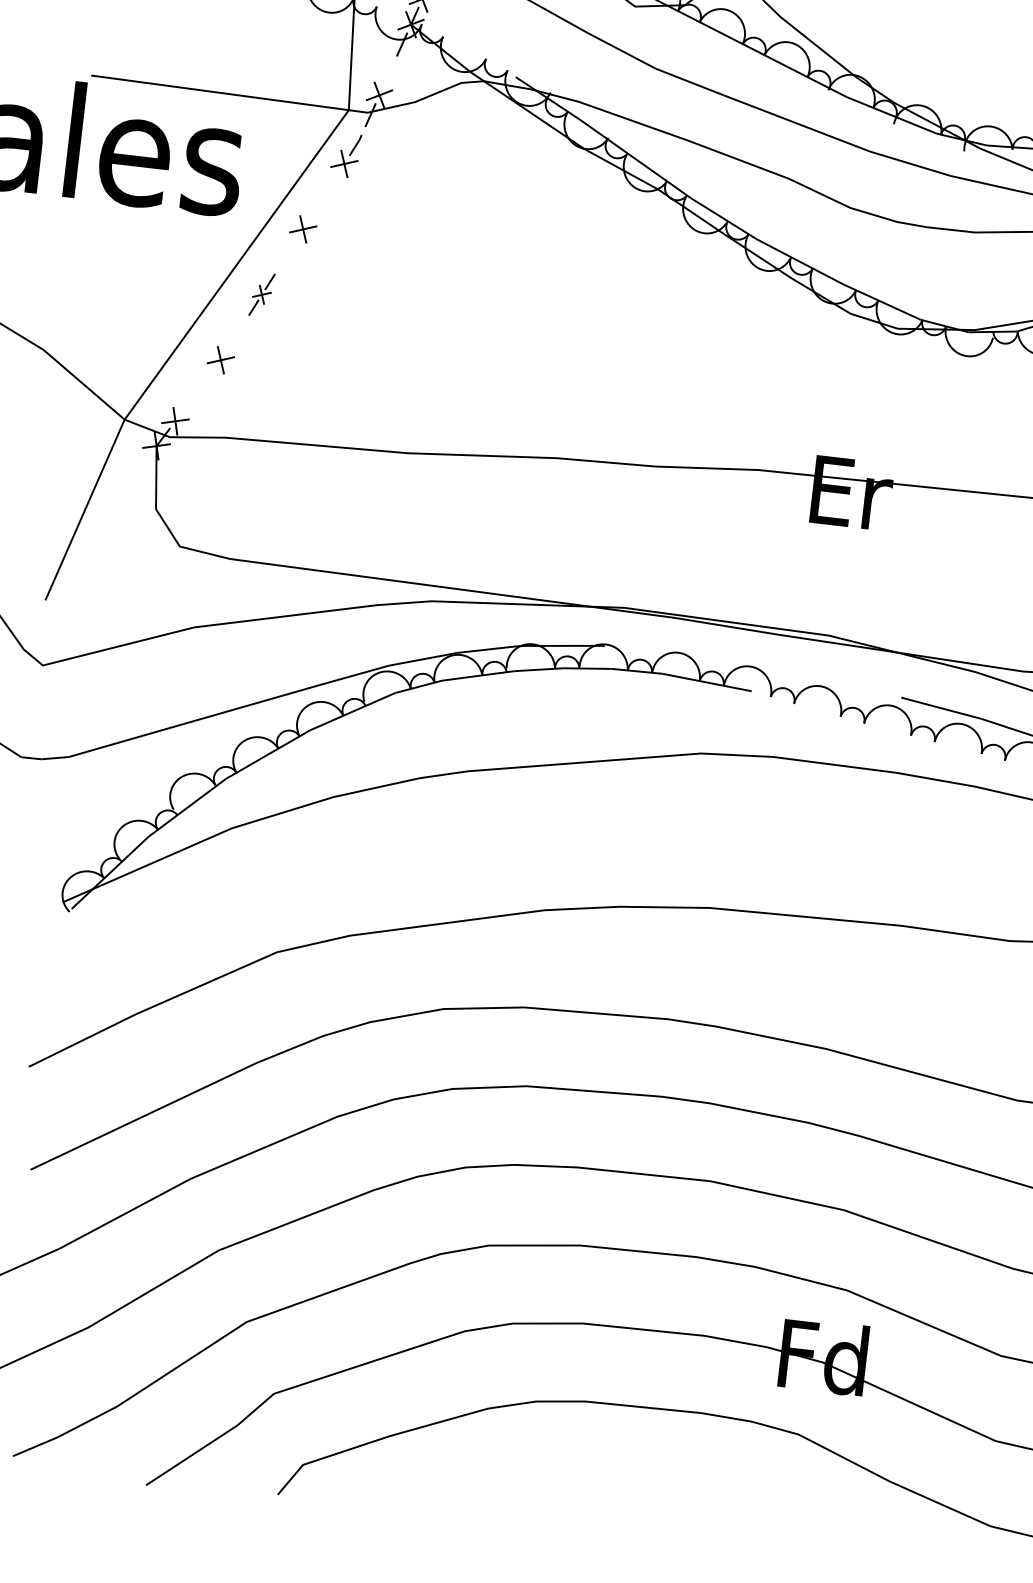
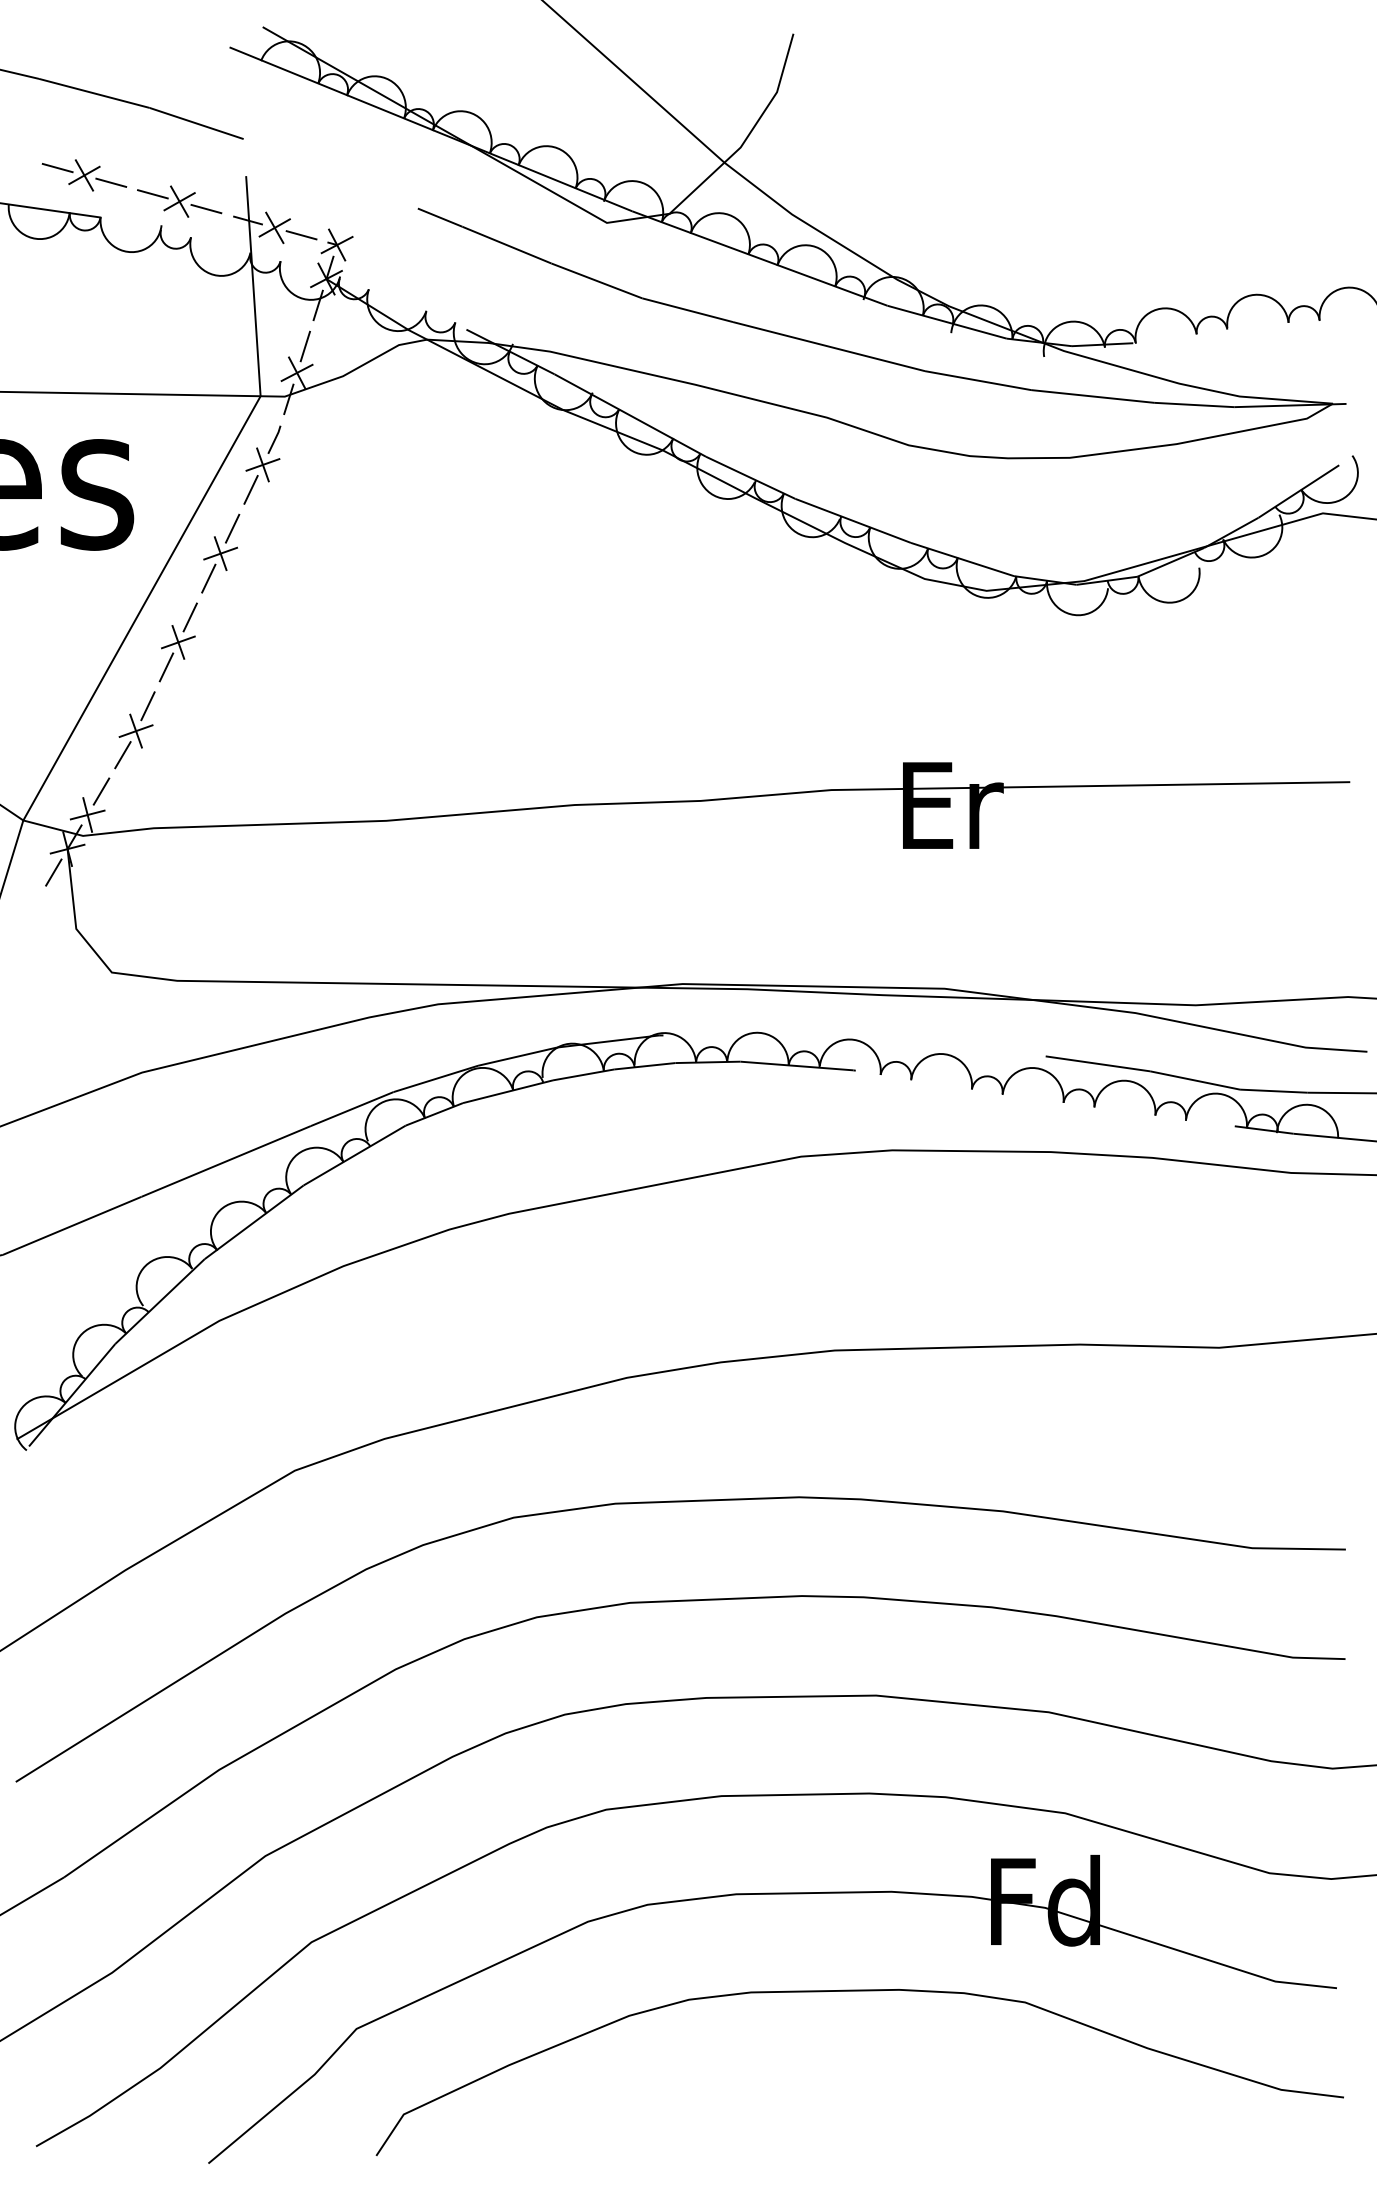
line: (387, 75) -> (304, 346), added
line: (332, 182) -> (250, 489), added
line: (314, 210) -> (232, 528), added
line: (291, 247) -> (208, 578), added
part: (261, 294) -> (177, 642), size x1.43
line: (232, 342) -> (147, 706), added
line: (208, 378) -> (122, 755), added
line: (188, 404) -> (101, 791), added
line: (143, 463) -> (53, 872), added

